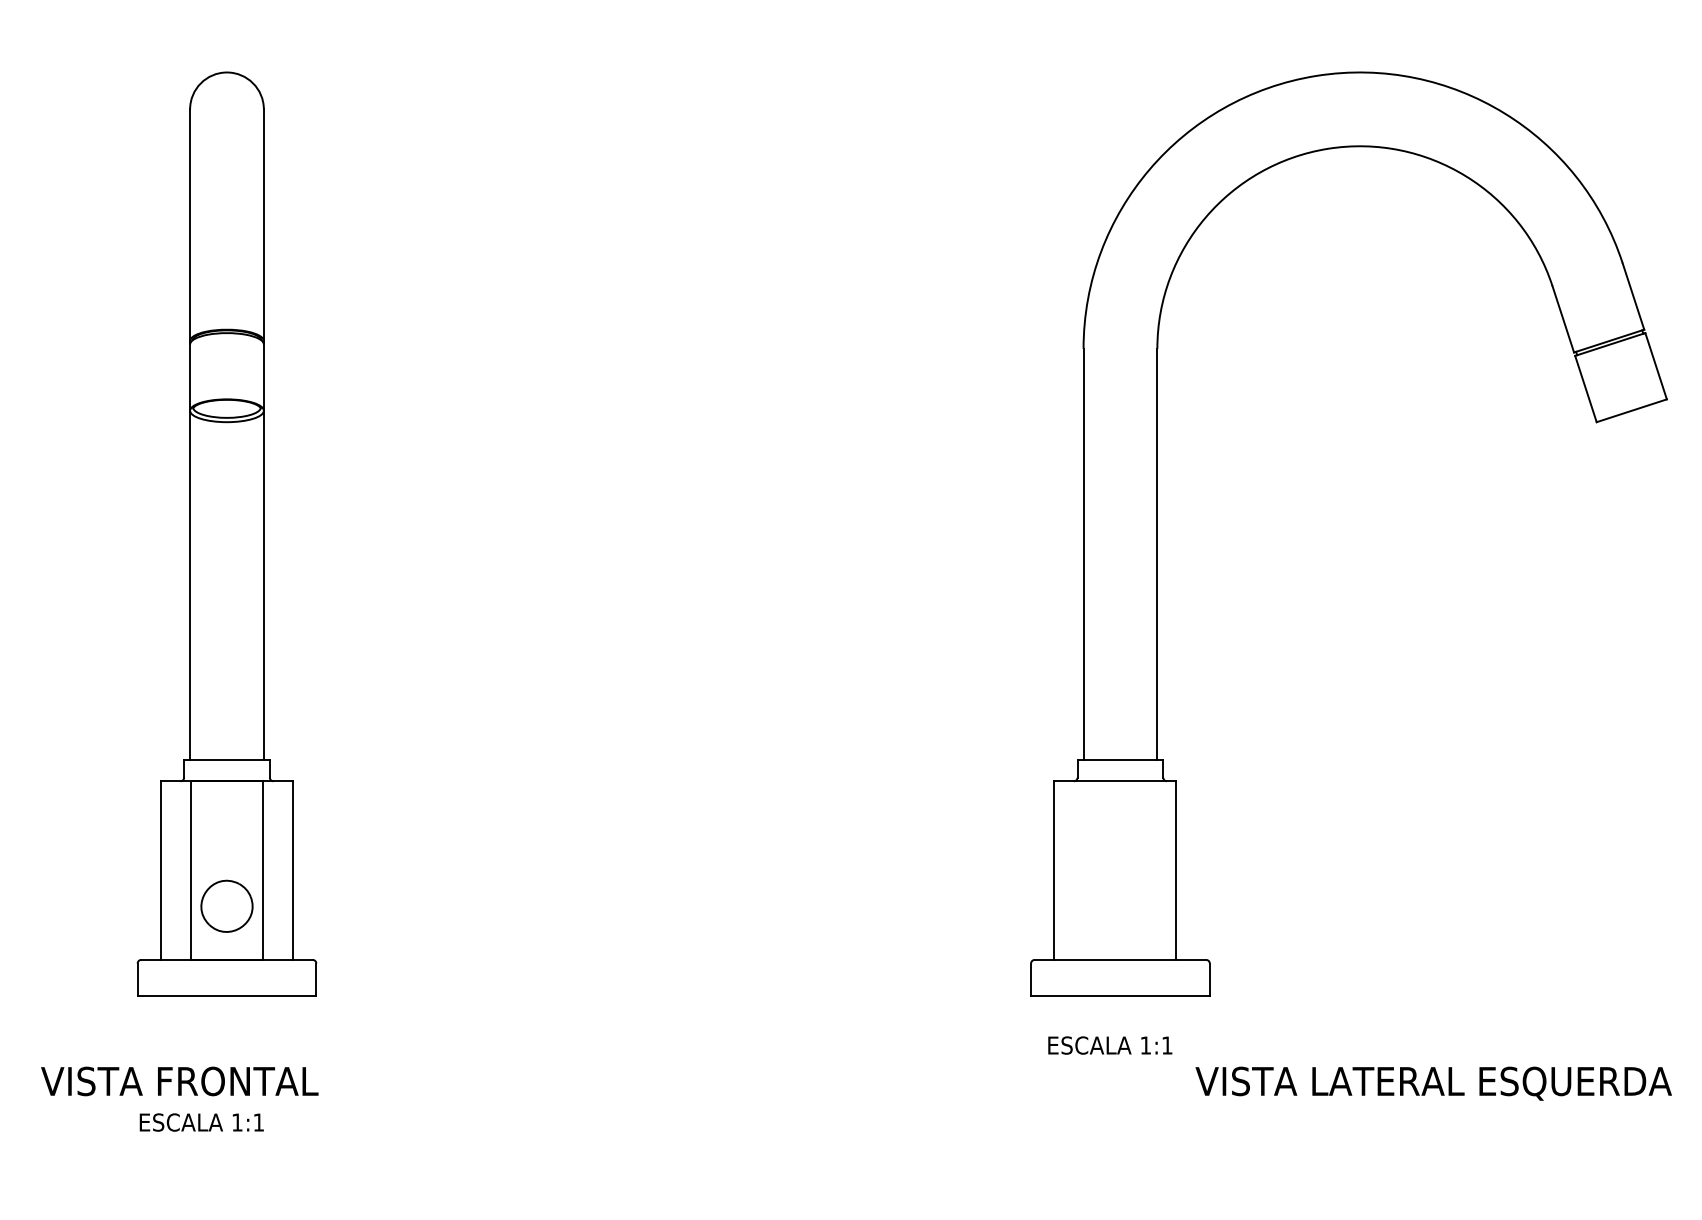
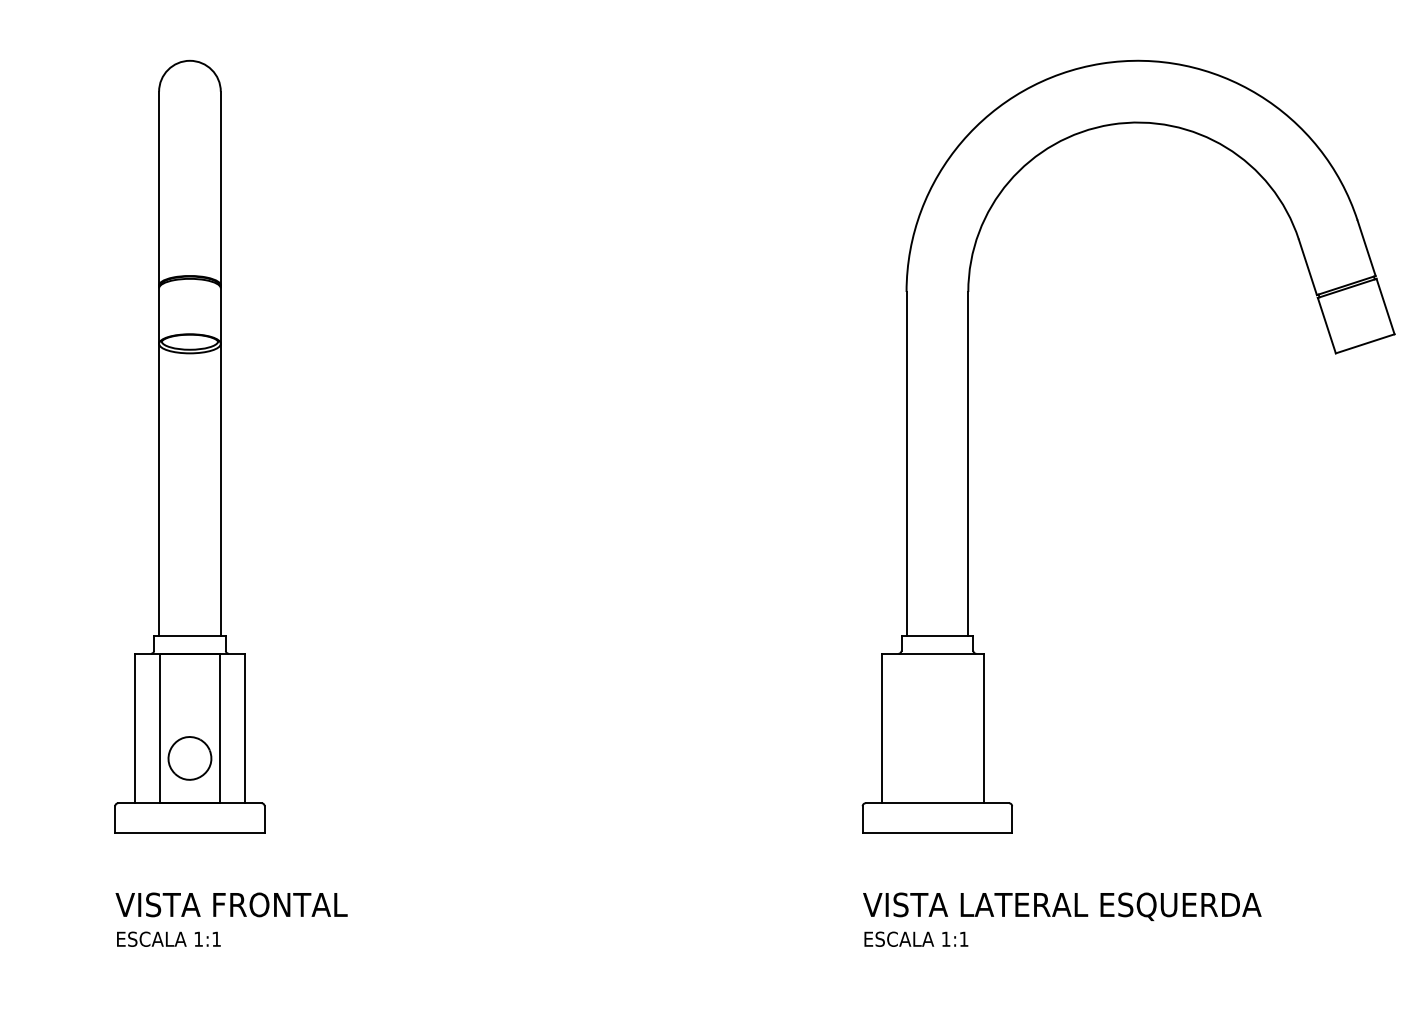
text: (1110, 1045) -> (916, 939), moved
text: (179, 1081) -> (231, 904), moved
text: (1433, 1083) -> (1062, 906), moved

